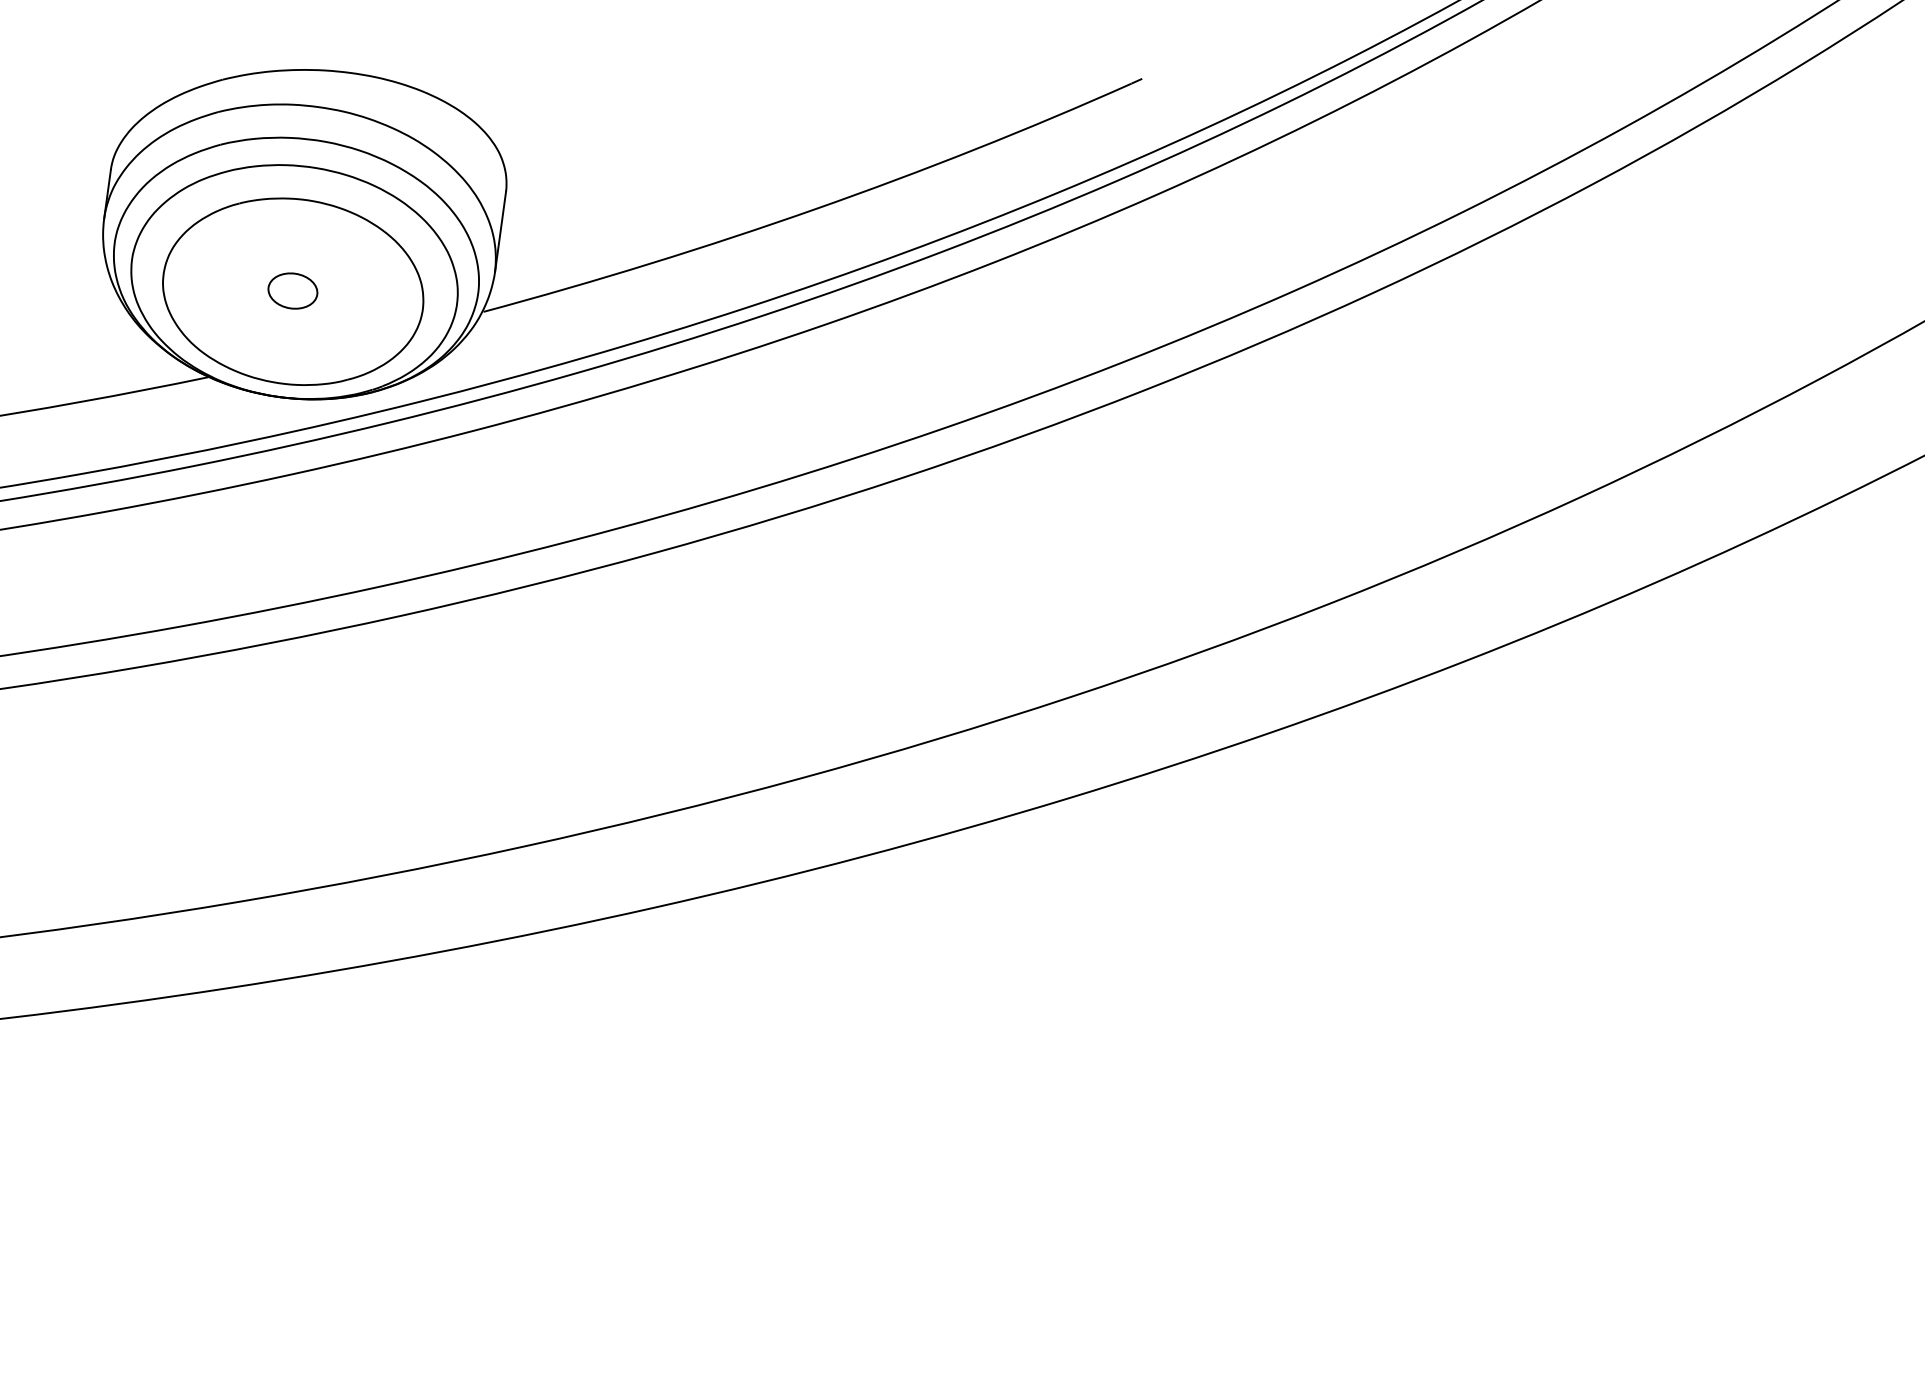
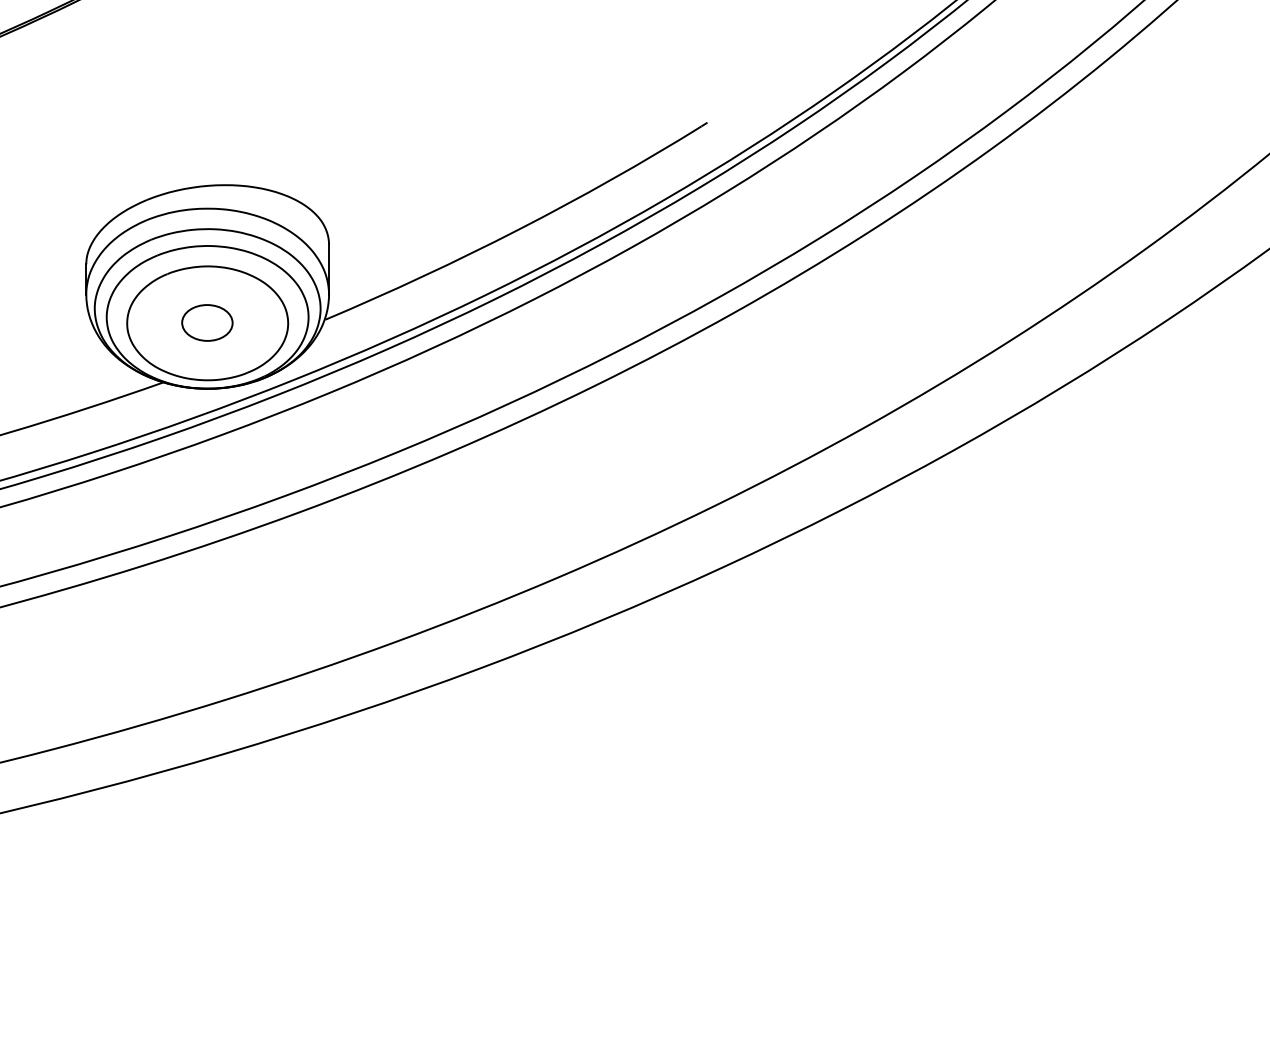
part: (293, 290) -> (207, 322), size x1.67

